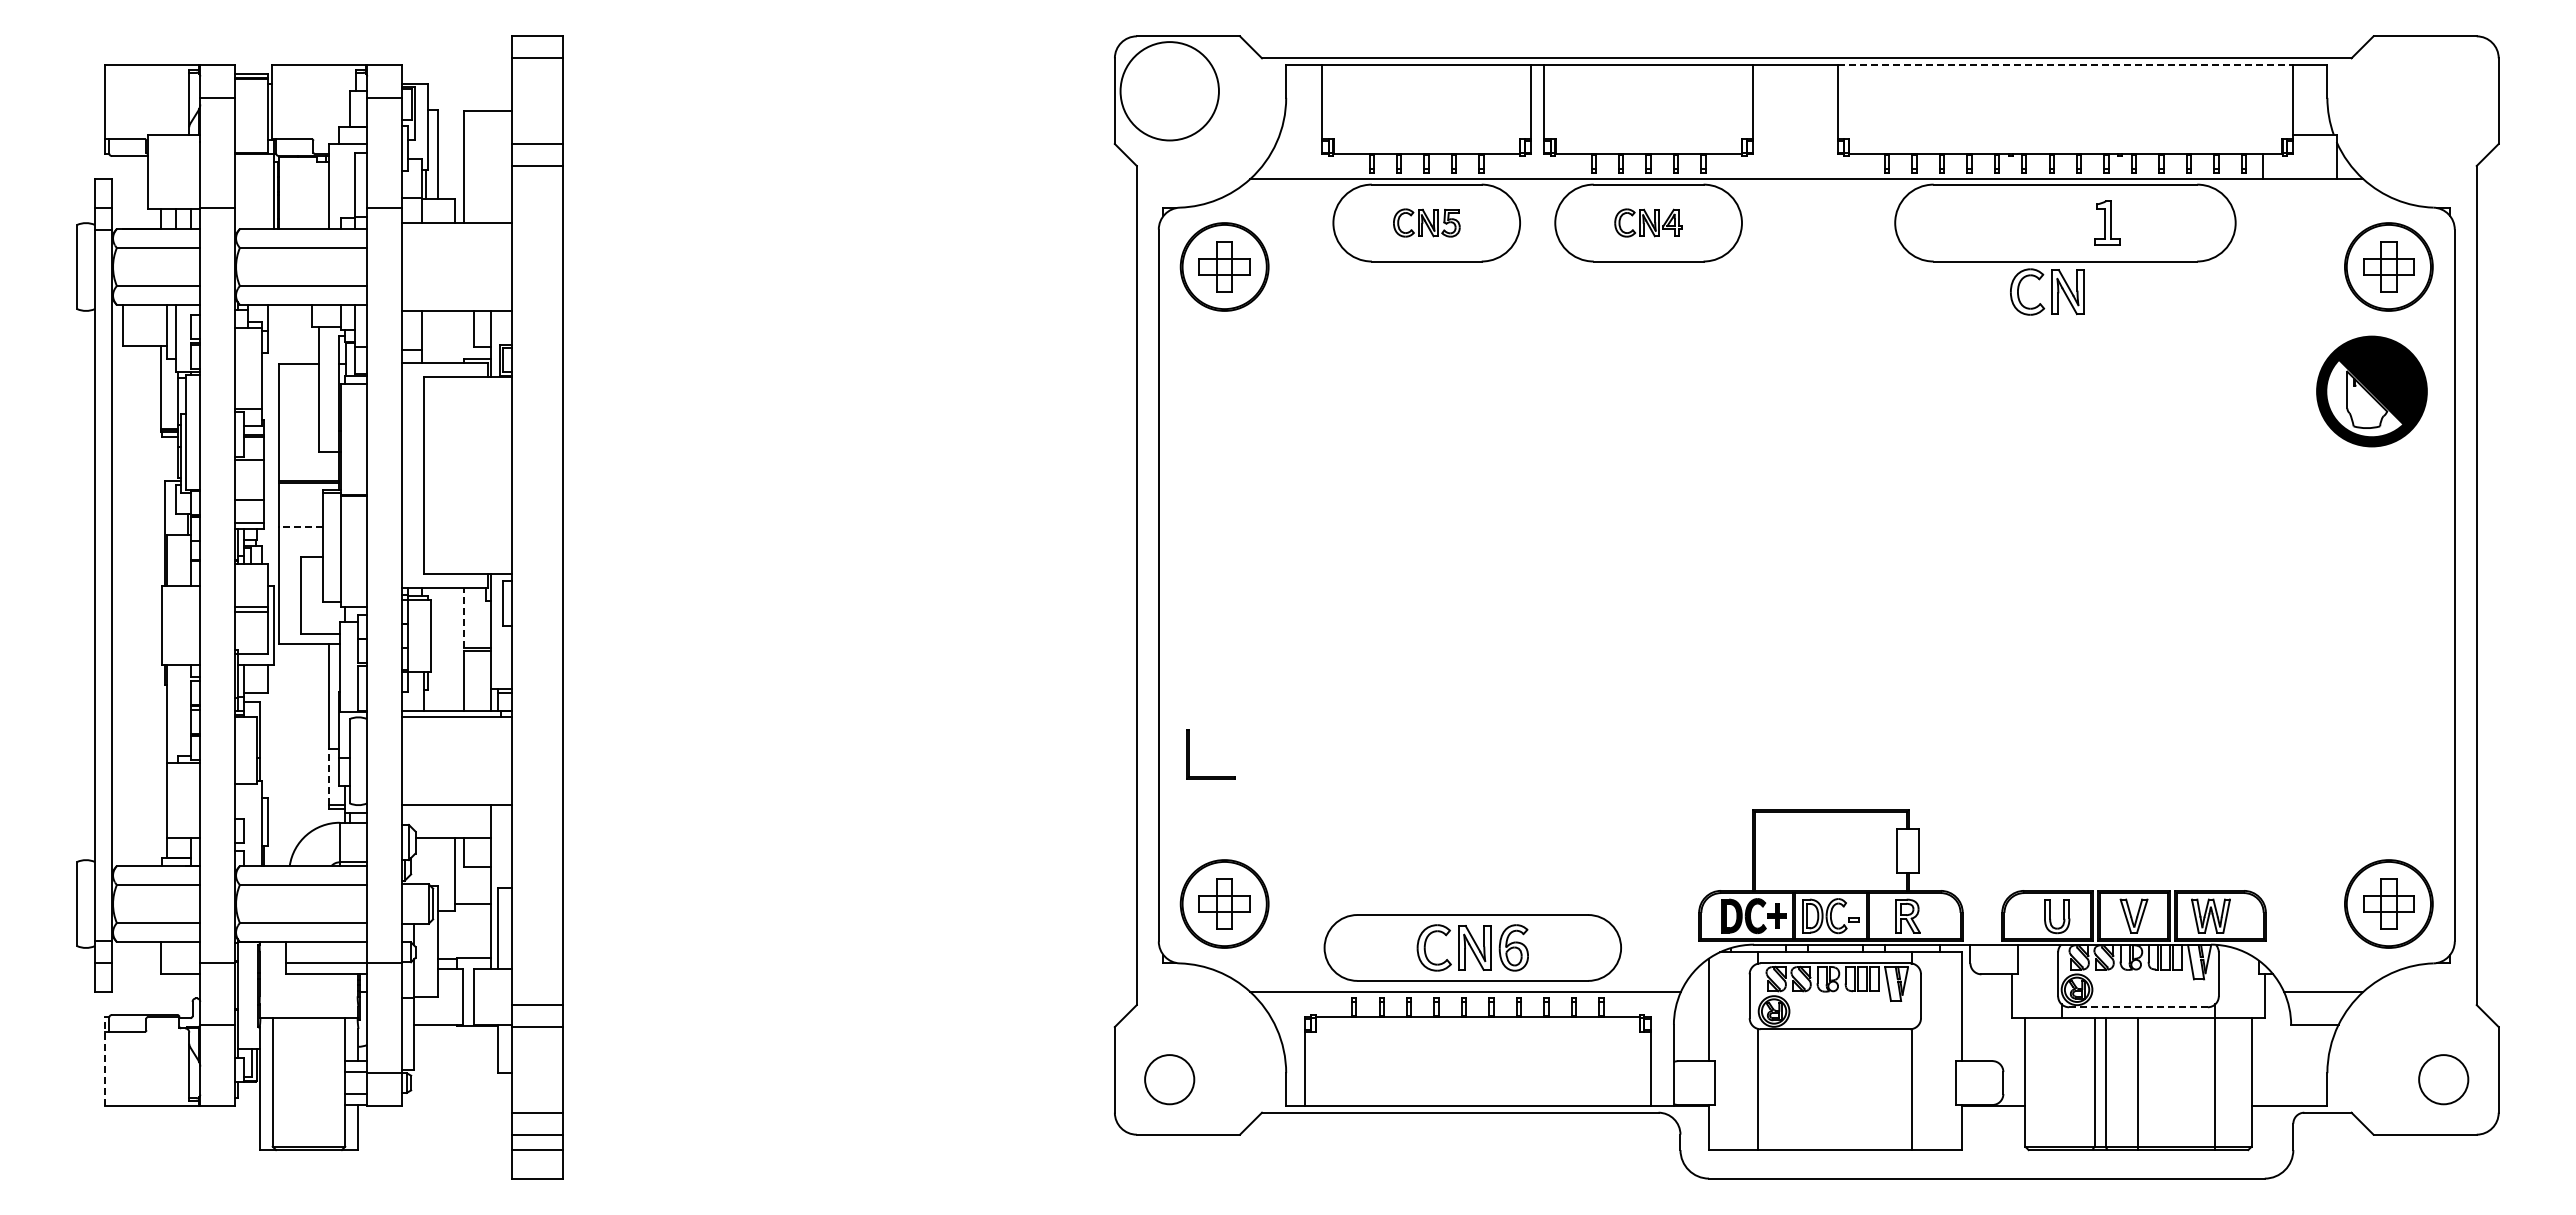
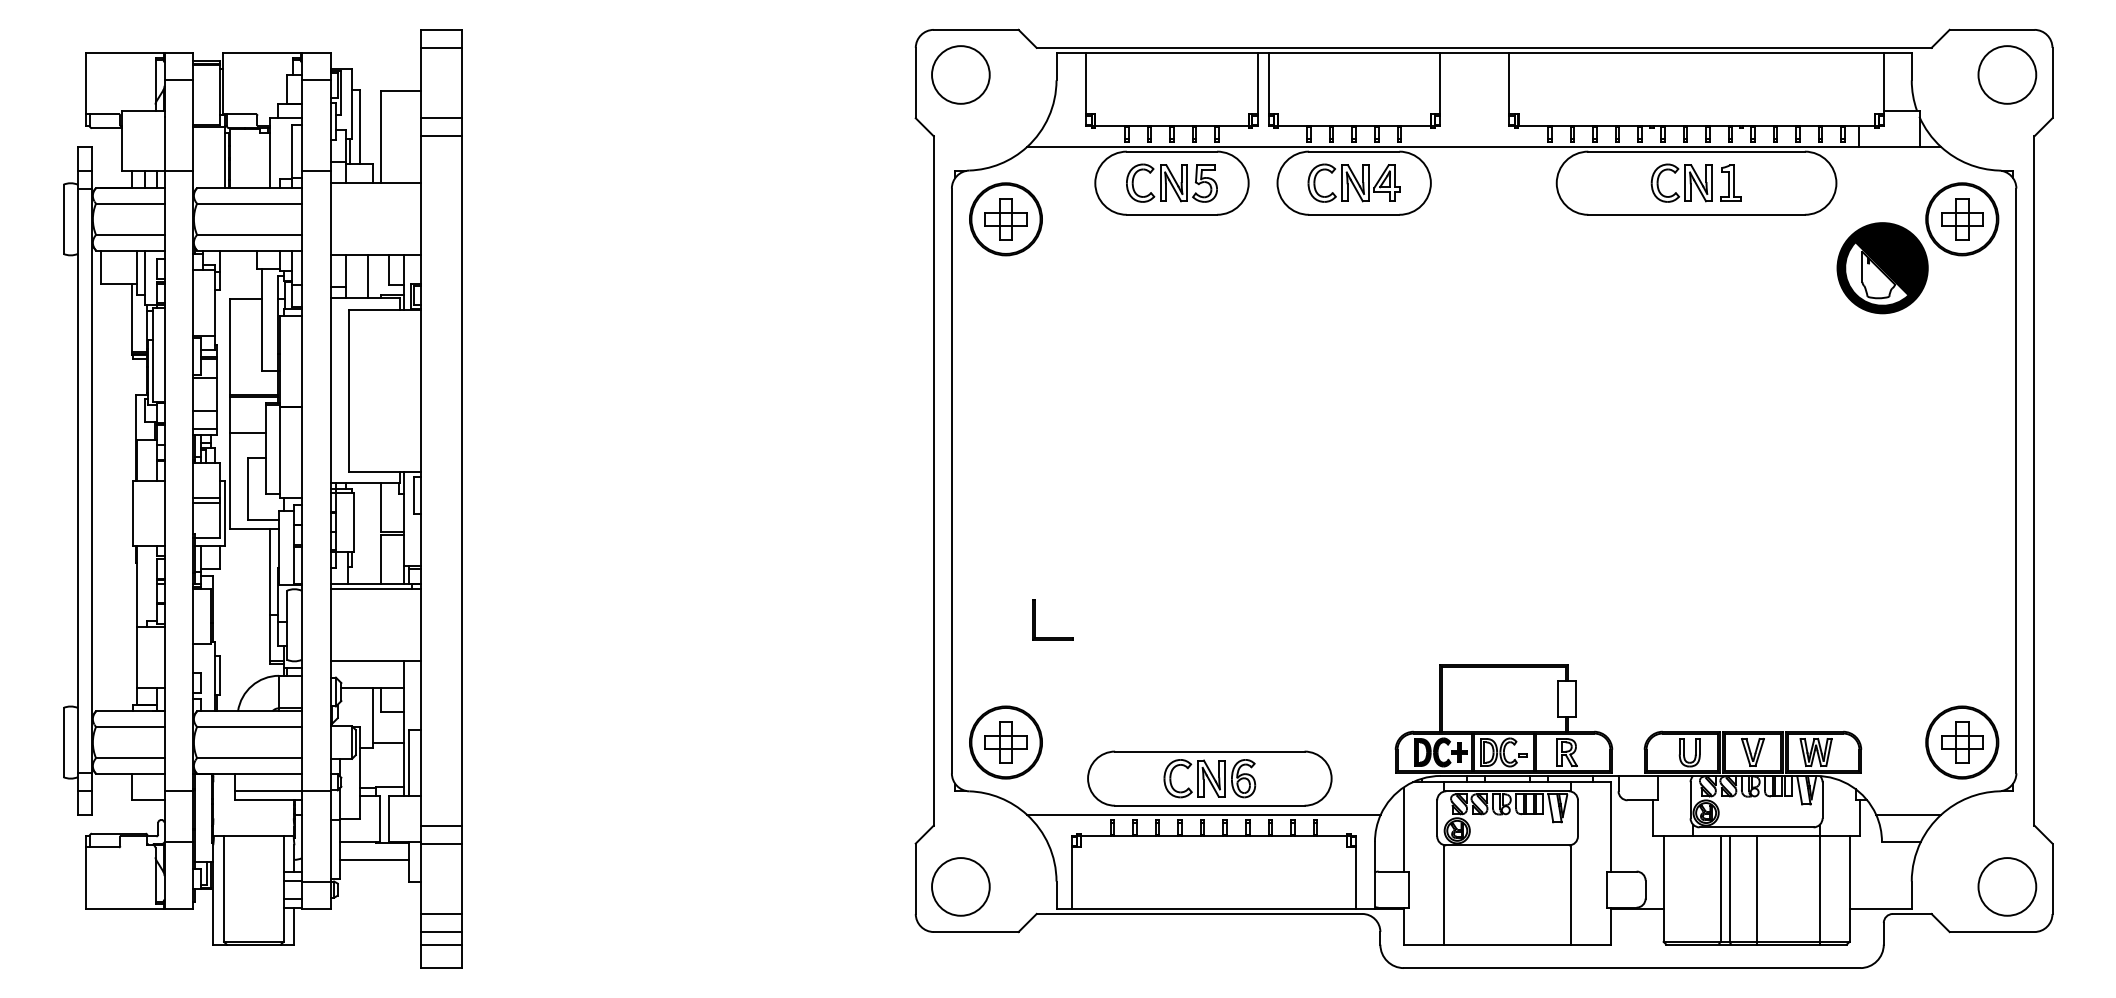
line: (2065, 64) -> (1696, 52), dashed -> solid
circle: (1169, 91) -> (960, 75), size x0.71
circle: (2443, 91) -> (2007, 75), added
part: (1426, 222) -> (1171, 182), size x1.67
part: (1648, 222) -> (1354, 182), size x1.67
part: (2047, 291) -> (1681, 182), moved
line: (447, 336) -> (367, 276), added
part: (2371, 391) -> (1882, 268), moved
line: (301, 527) -> (247, 433), dashed -> solid
line: (463, 618) -> (380, 508), dashed -> solid
part: (1189, 754) -> (1035, 619), moved
line: (328, 776) -> (269, 637), dashed -> solid
line: (2138, 1007) -> (1756, 827), dashed -> solid
line: (455, 1046) -> (374, 859), added
line: (104, 1061) -> (85, 871), dashed -> solid
circle: (1169, 1079) -> (960, 886), size x1.43
circle: (2443, 1079) -> (2007, 886), size x1.43

